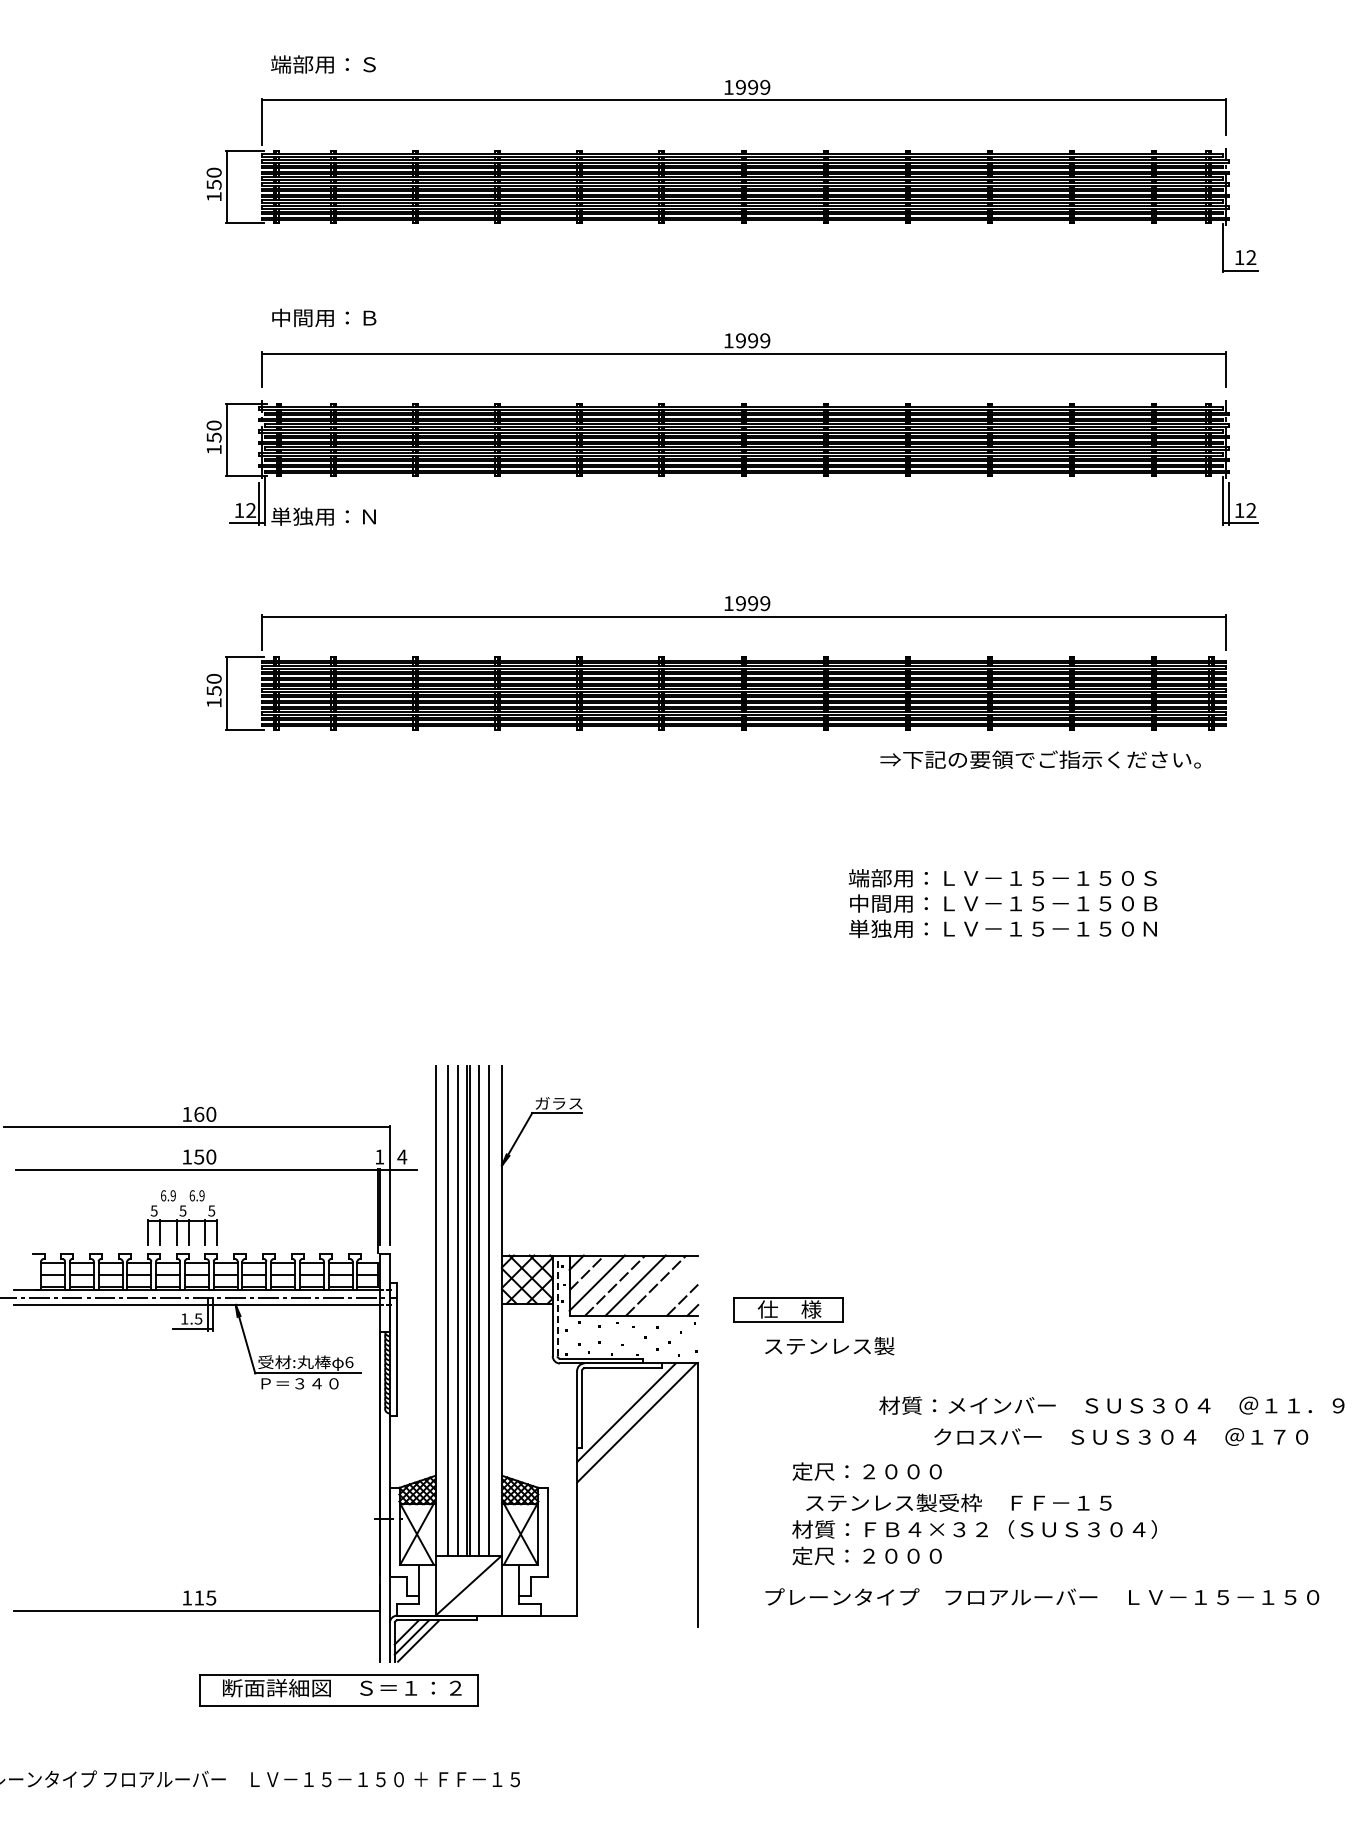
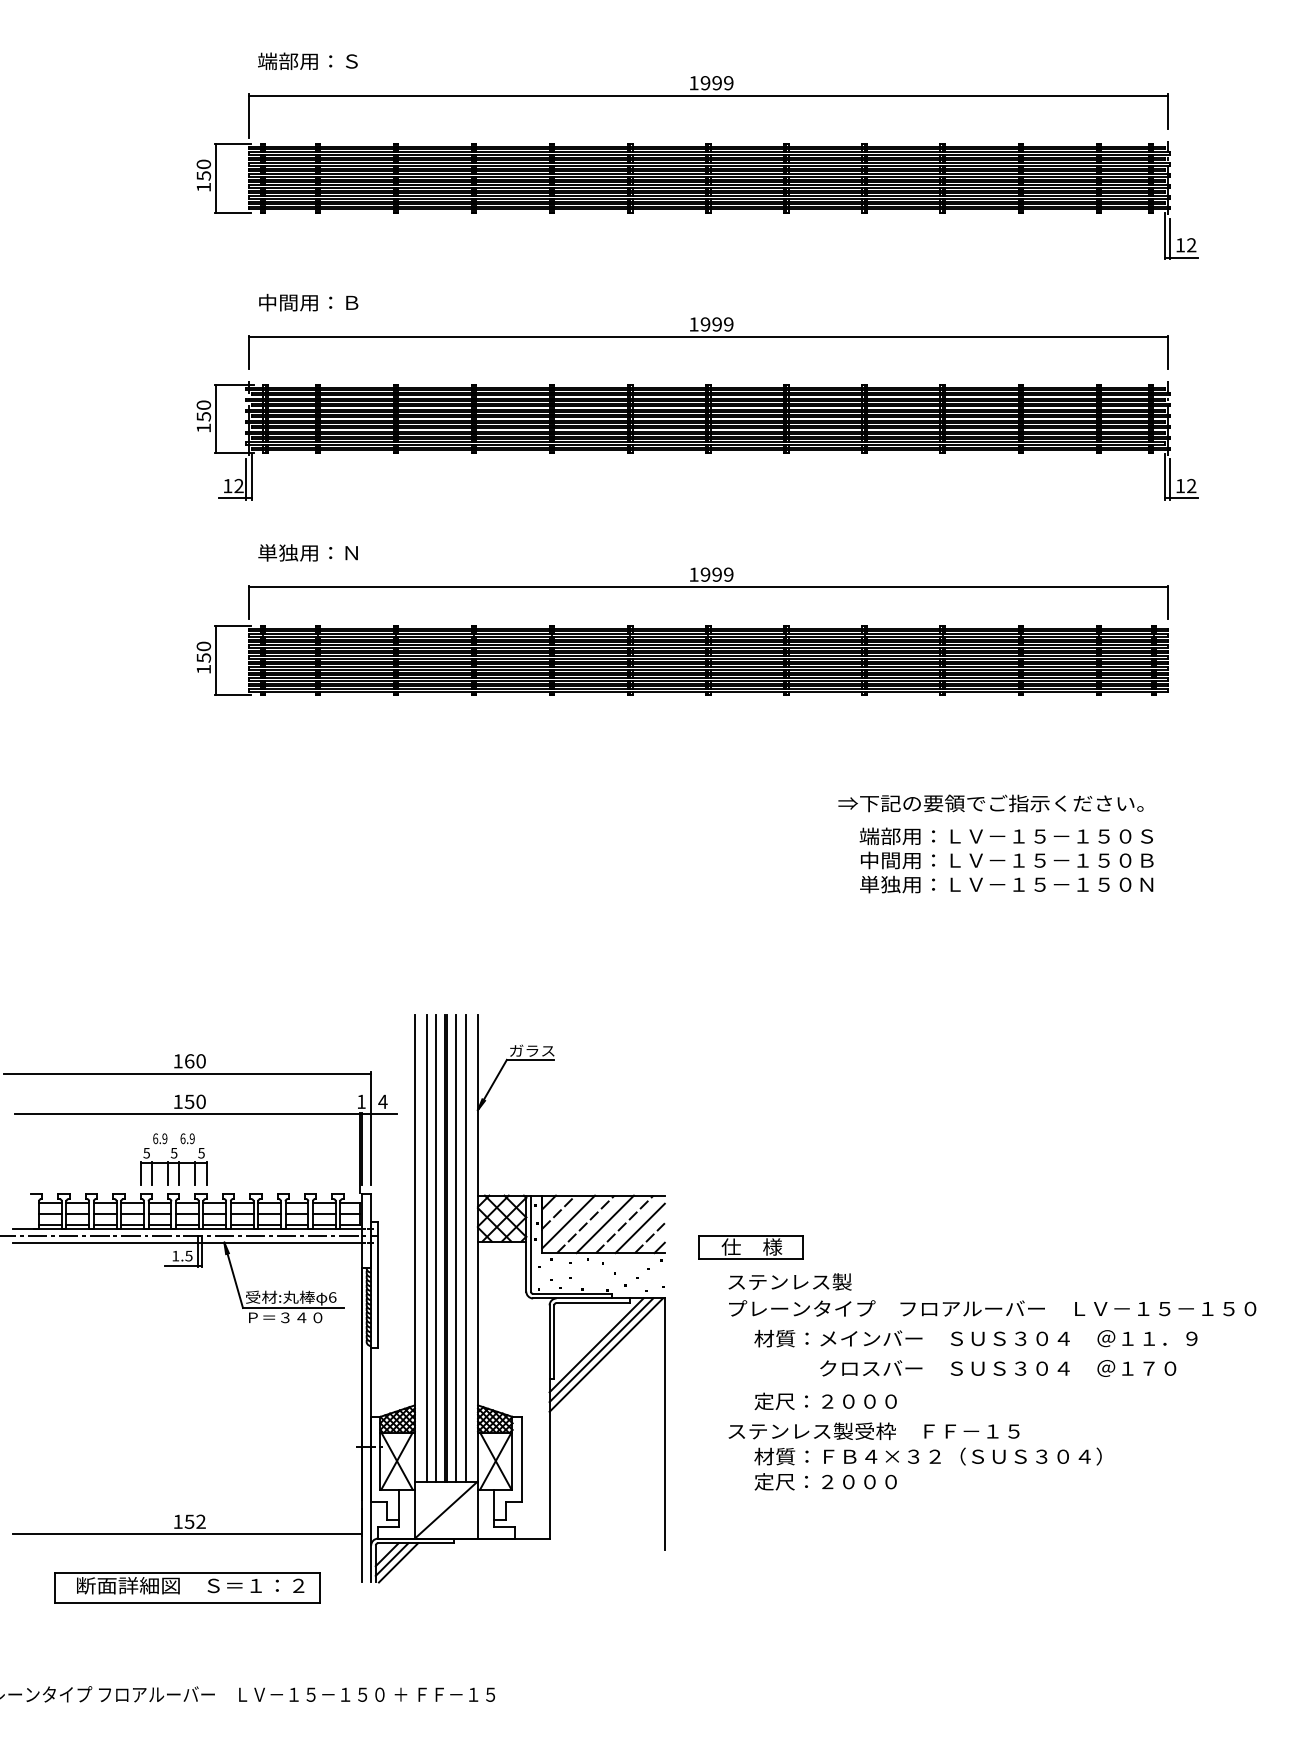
line: (1229, 250) -> (1170, 238), added
text: (323, 516) -> (307, 552), moved
text: (1040, 759) -> (990, 803), moved
text: (1002, 903) -> (1006, 860), moved
line: (672, 1289) -> (640, 1228), added
line: (557, 1305) -> (530, 1243), dashed -> solid
text: (1111, 1405) -> (975, 1338), moved
line: (631, 1417) -> (601, 1349), added
text: (1121, 1436) -> (998, 1368), moved
text: (958, 1502) -> (873, 1430), moved
text: (1042, 1596) -> (992, 1308), moved
text: (205, 1597) -> (195, 1521), 115 -> 152
part: (338, 1690) -> (187, 1588), moved

